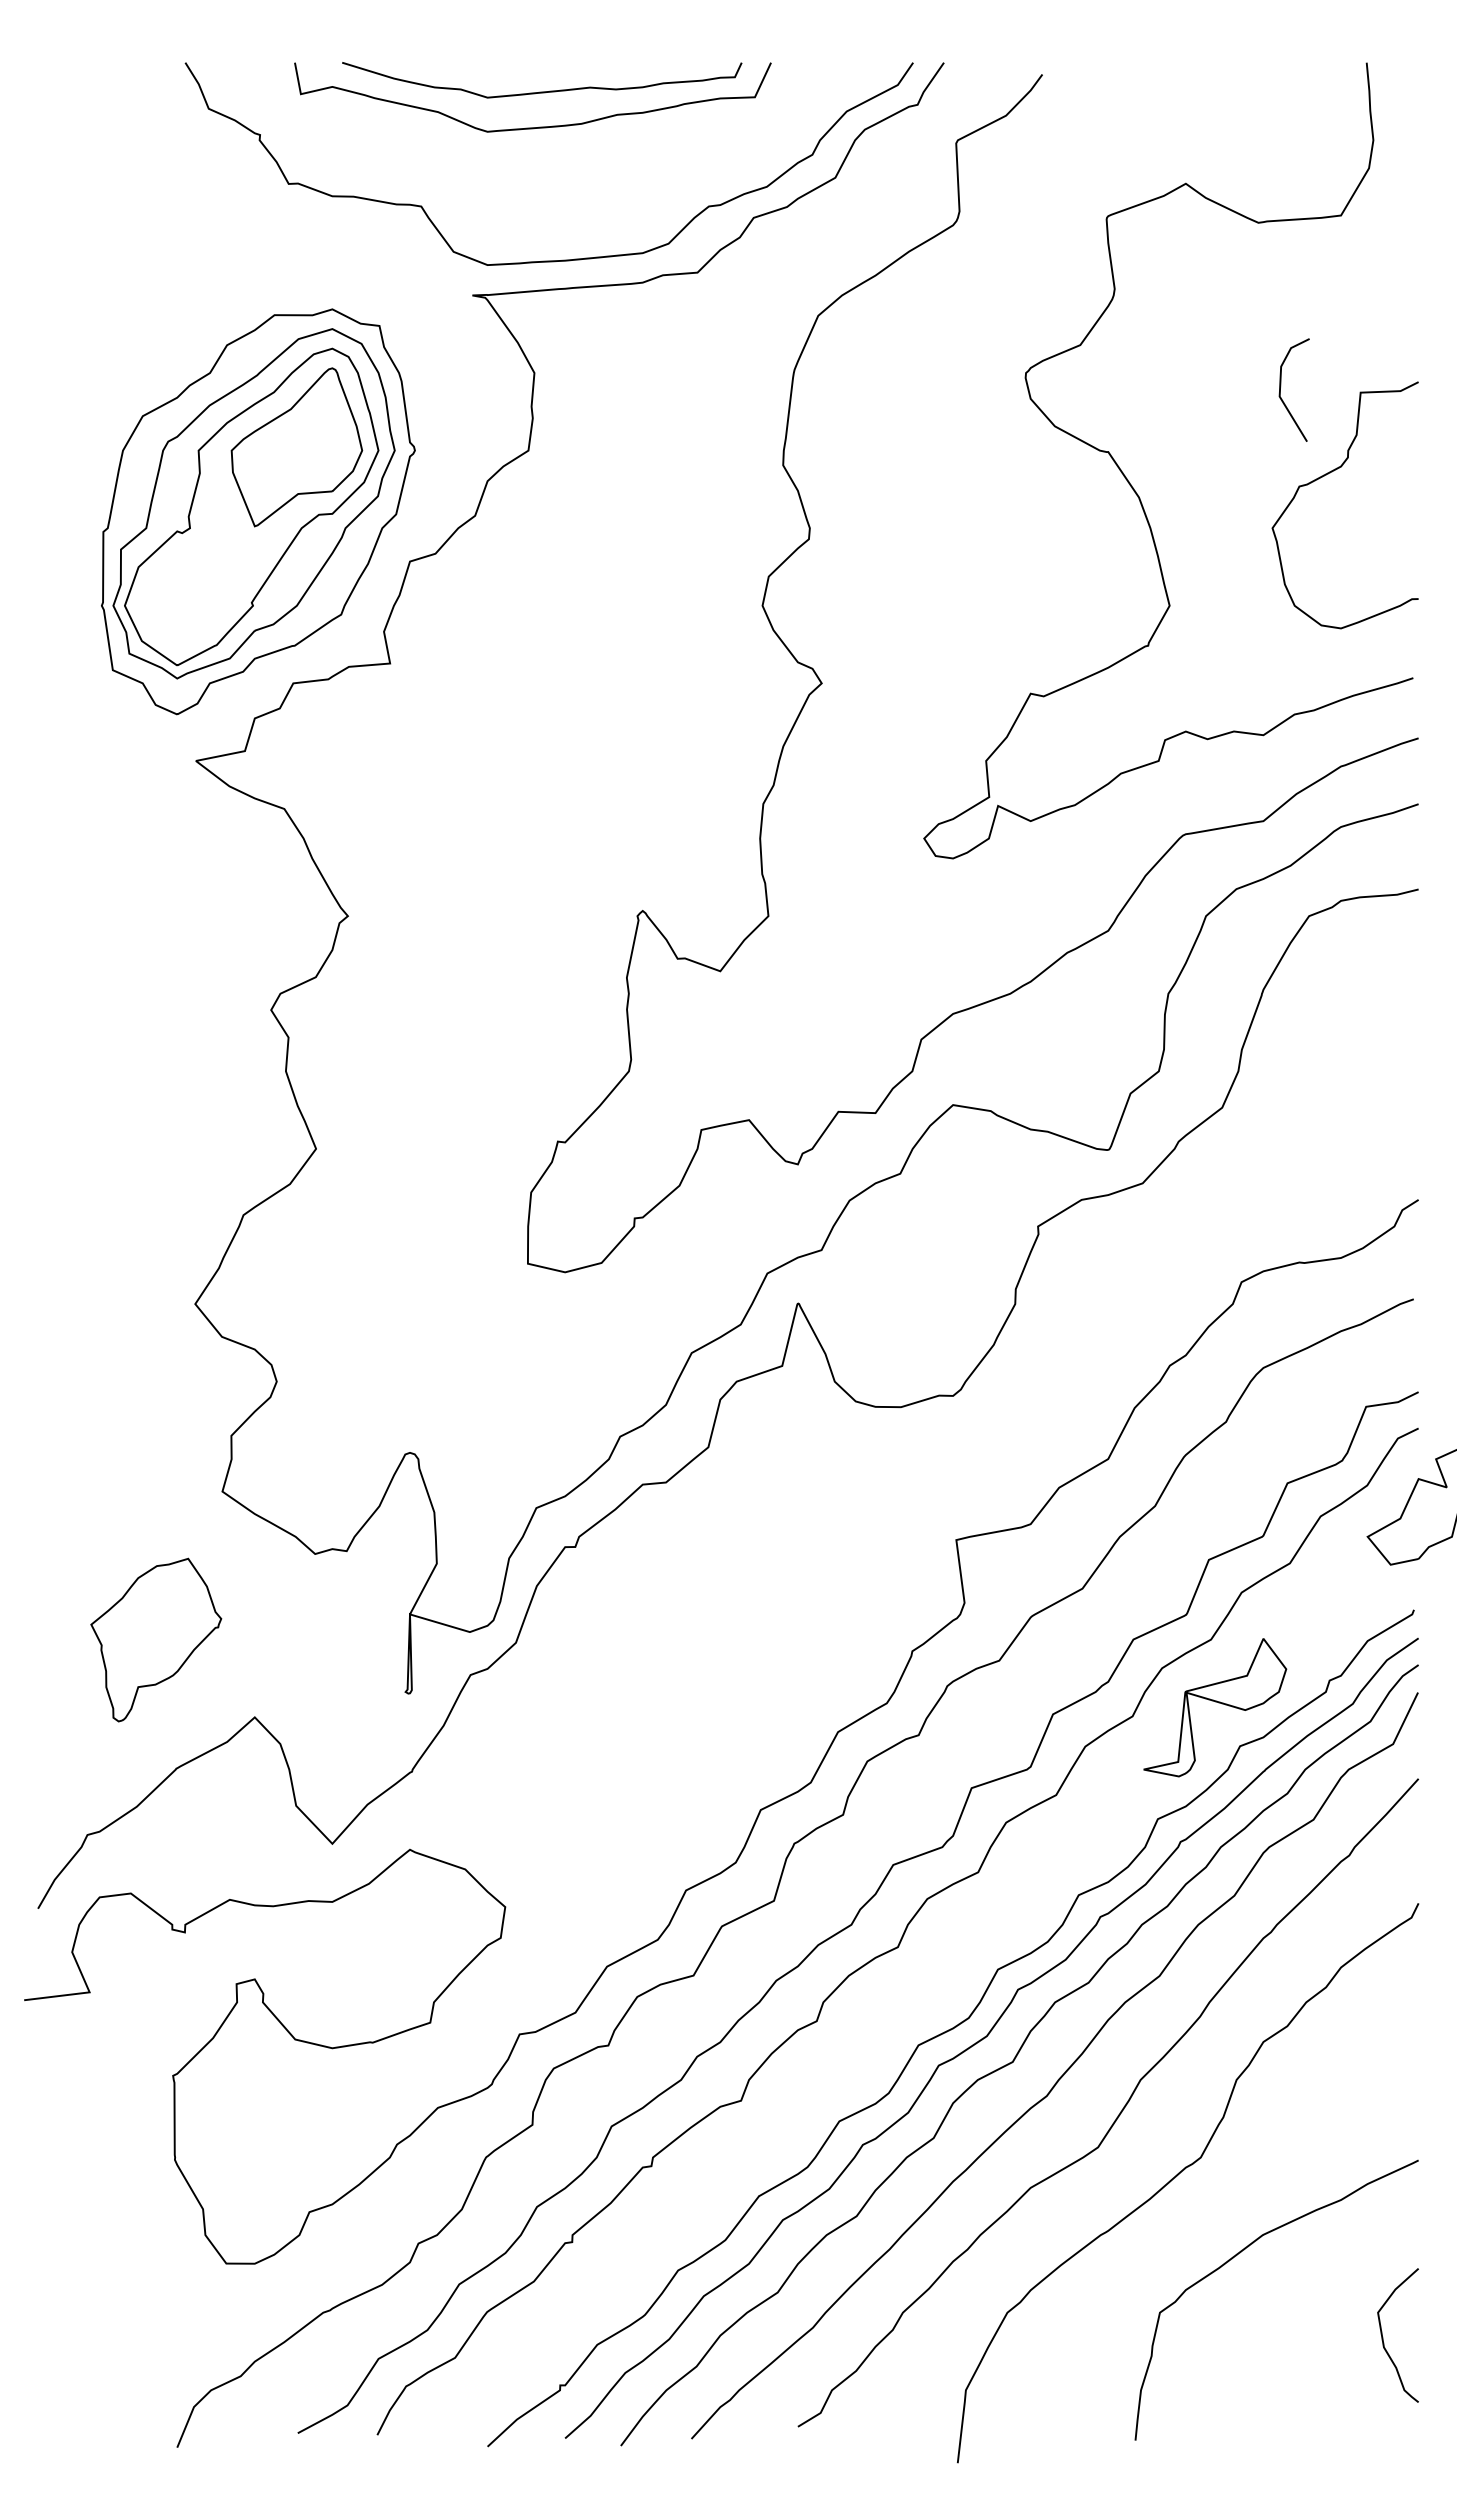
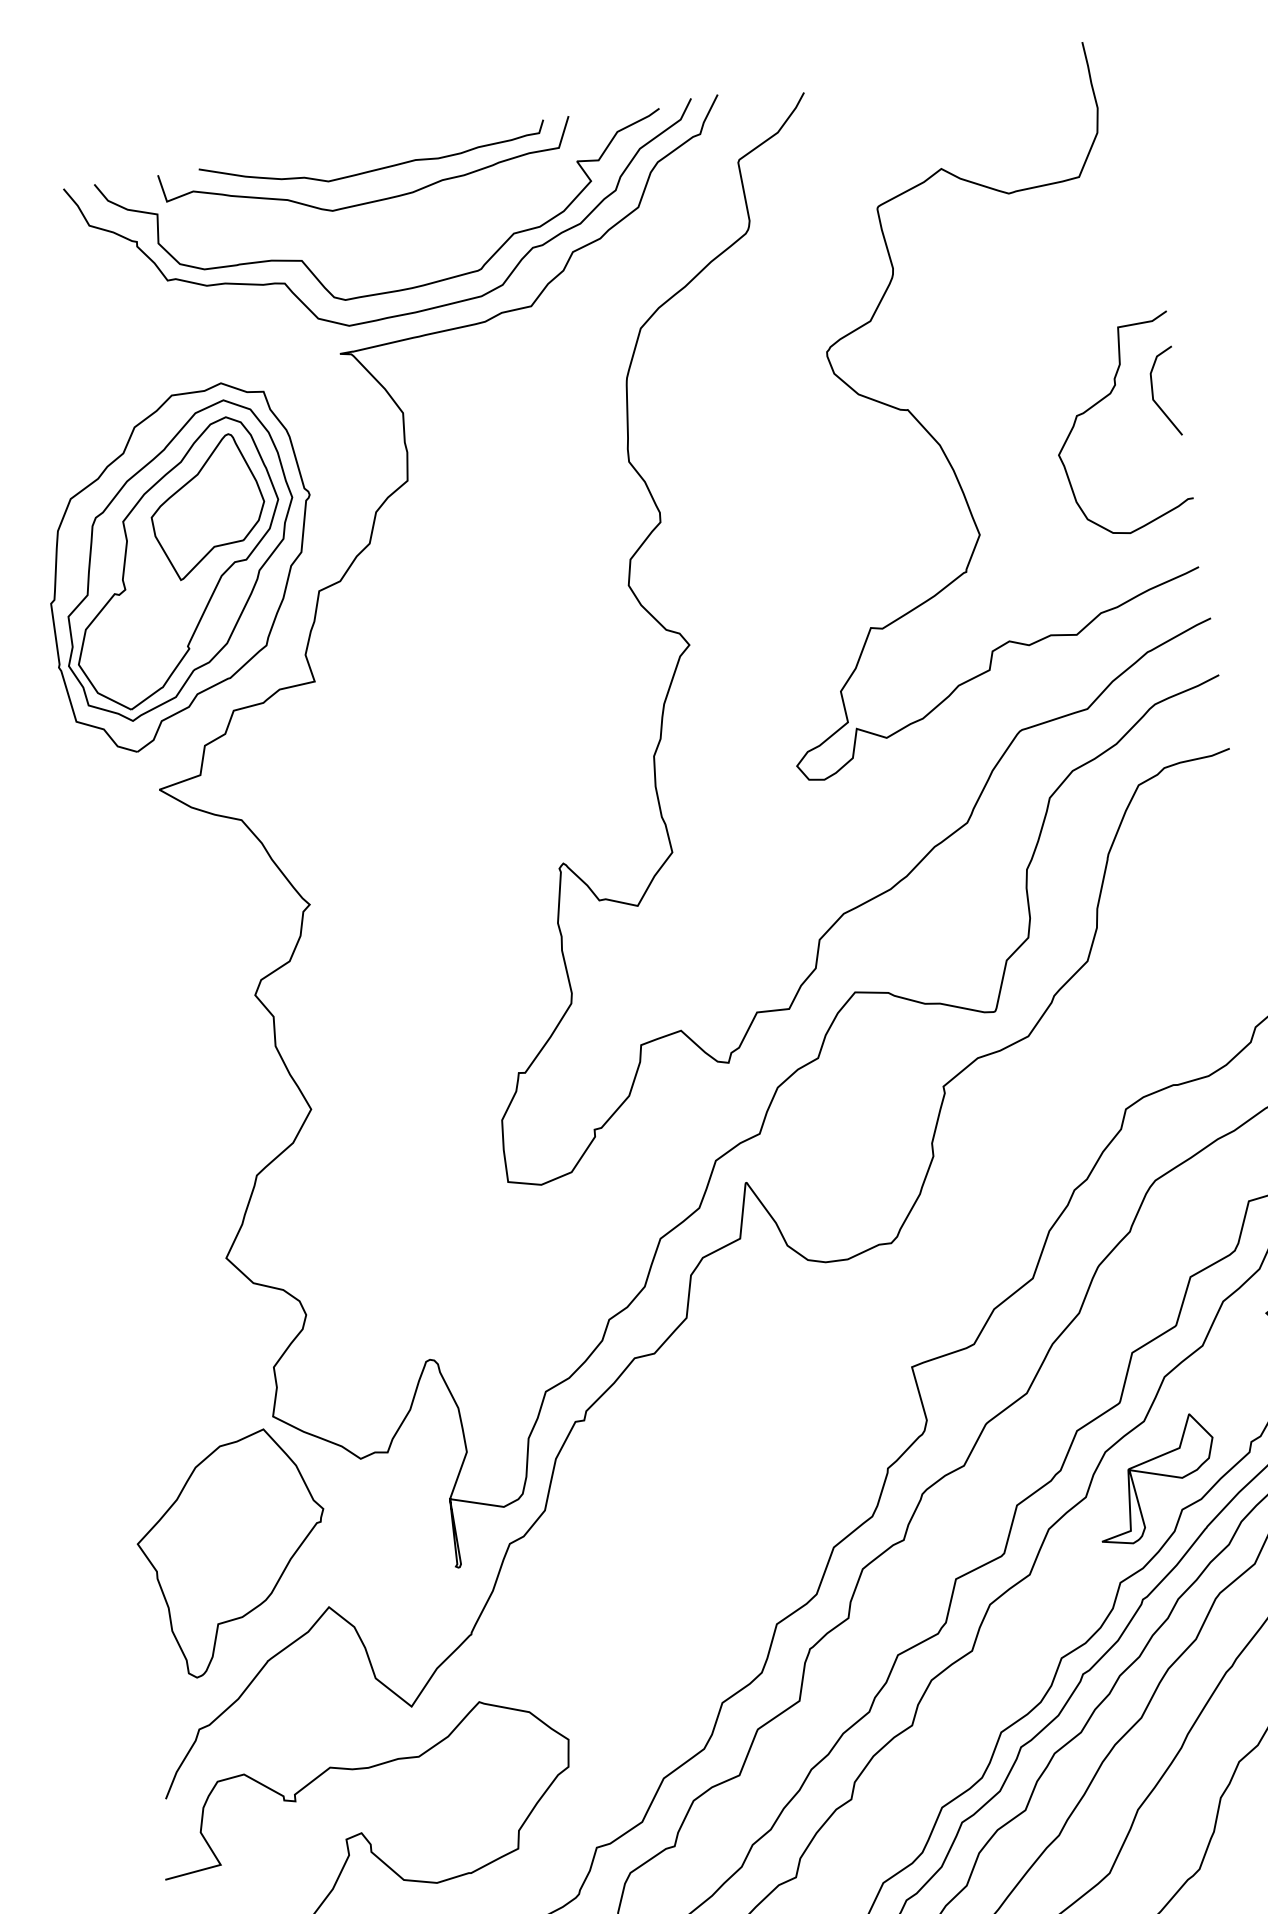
curve: (559, 231) -> (407, 287), added
line: (1281, 386) -> (1153, 390), moved
part: (156, 1639) -> (234, 1552), size x1.67

